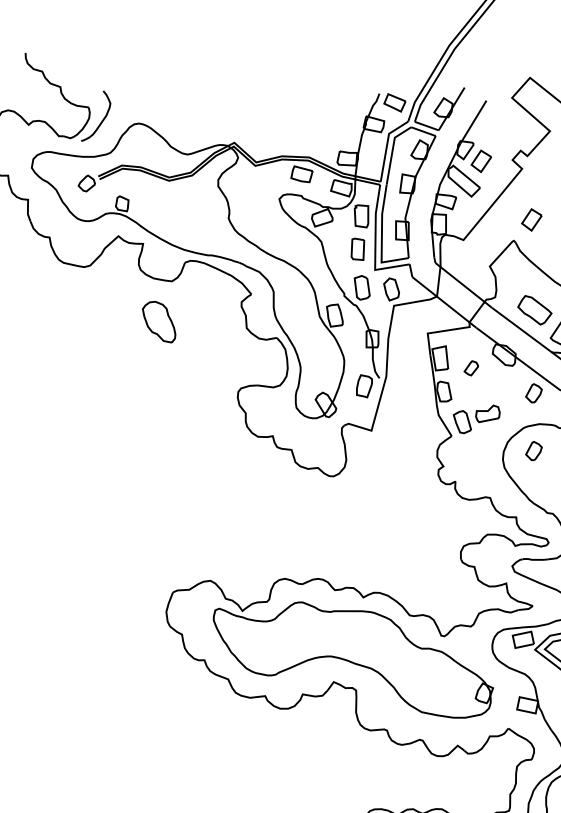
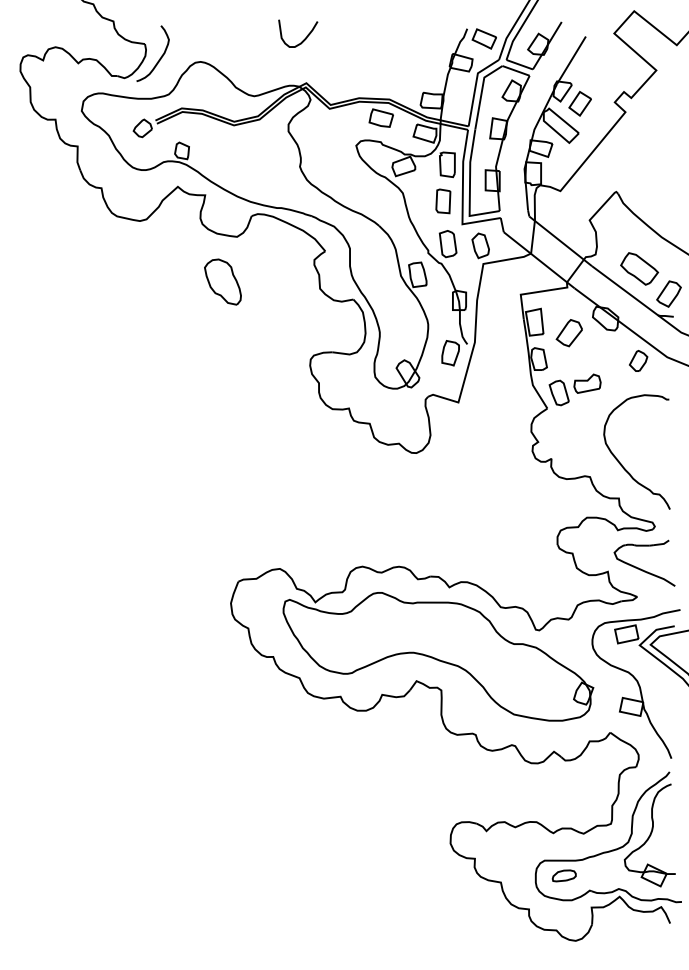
curve: (232, 102) -> (304, 38), added
part: (531, 219) -> (635, 168), removed
part: (470, 368) -> (568, 333), size x1.67
part: (533, 450) -> (638, 424), removed

